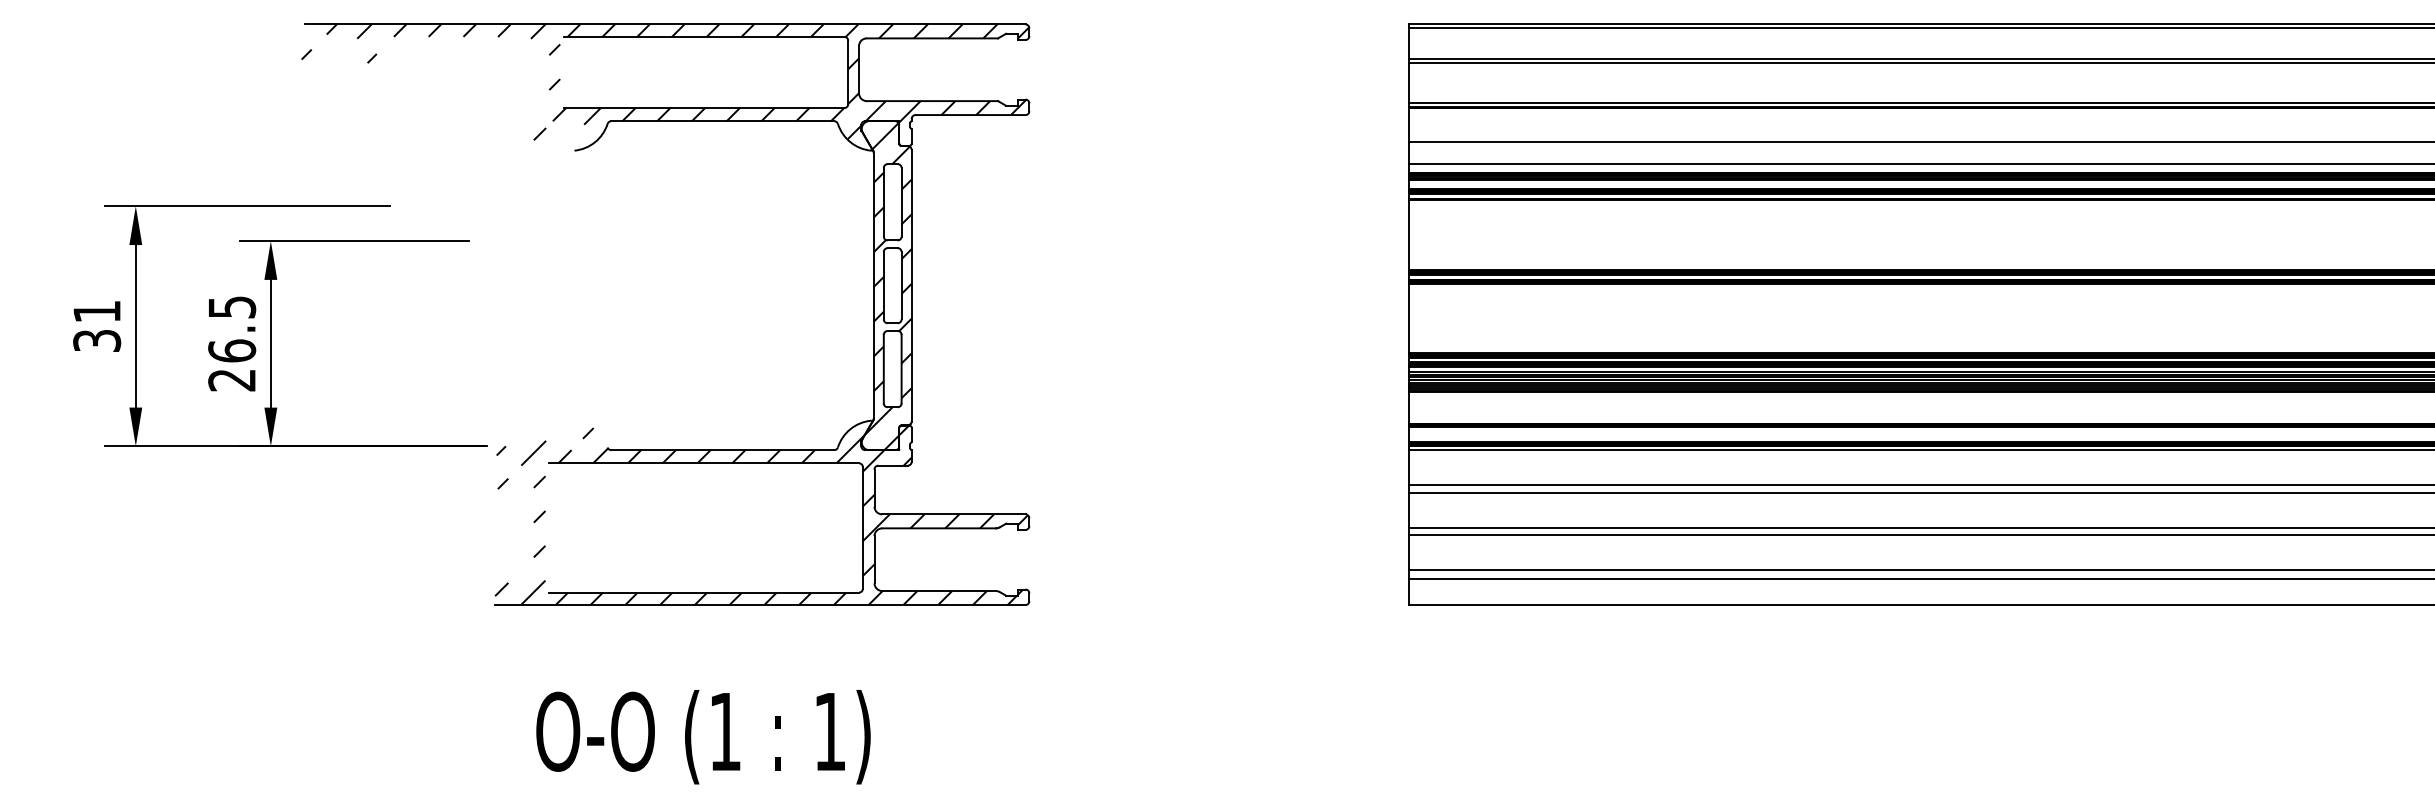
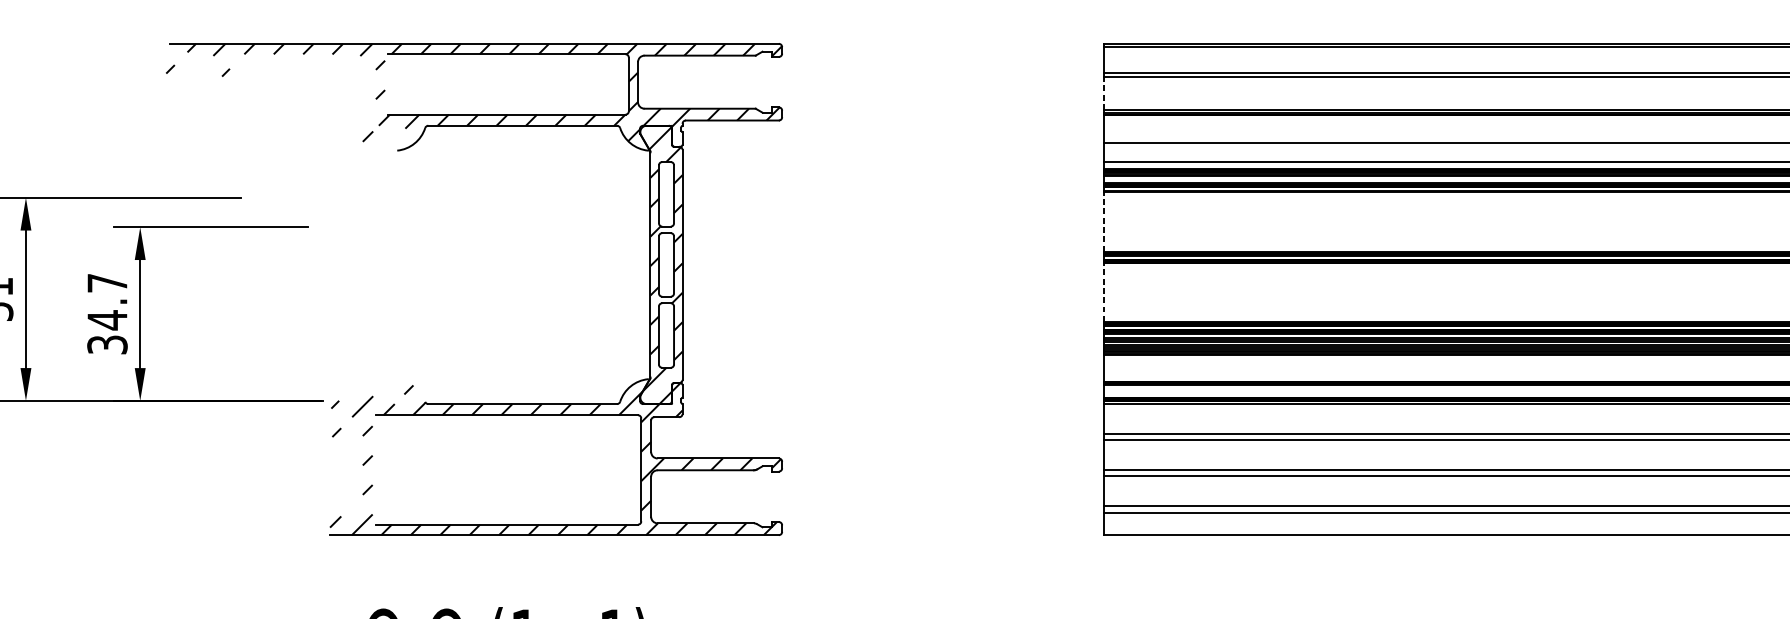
line: (1409, 82) -> (1103, 92), solid -> dashed
line: (1409, 234) -> (1103, 221), solid -> dashed
line: (1409, 317) -> (1103, 291), solid -> dashed
text: (232, 343) -> (107, 313), 26.5 -> 34.7

